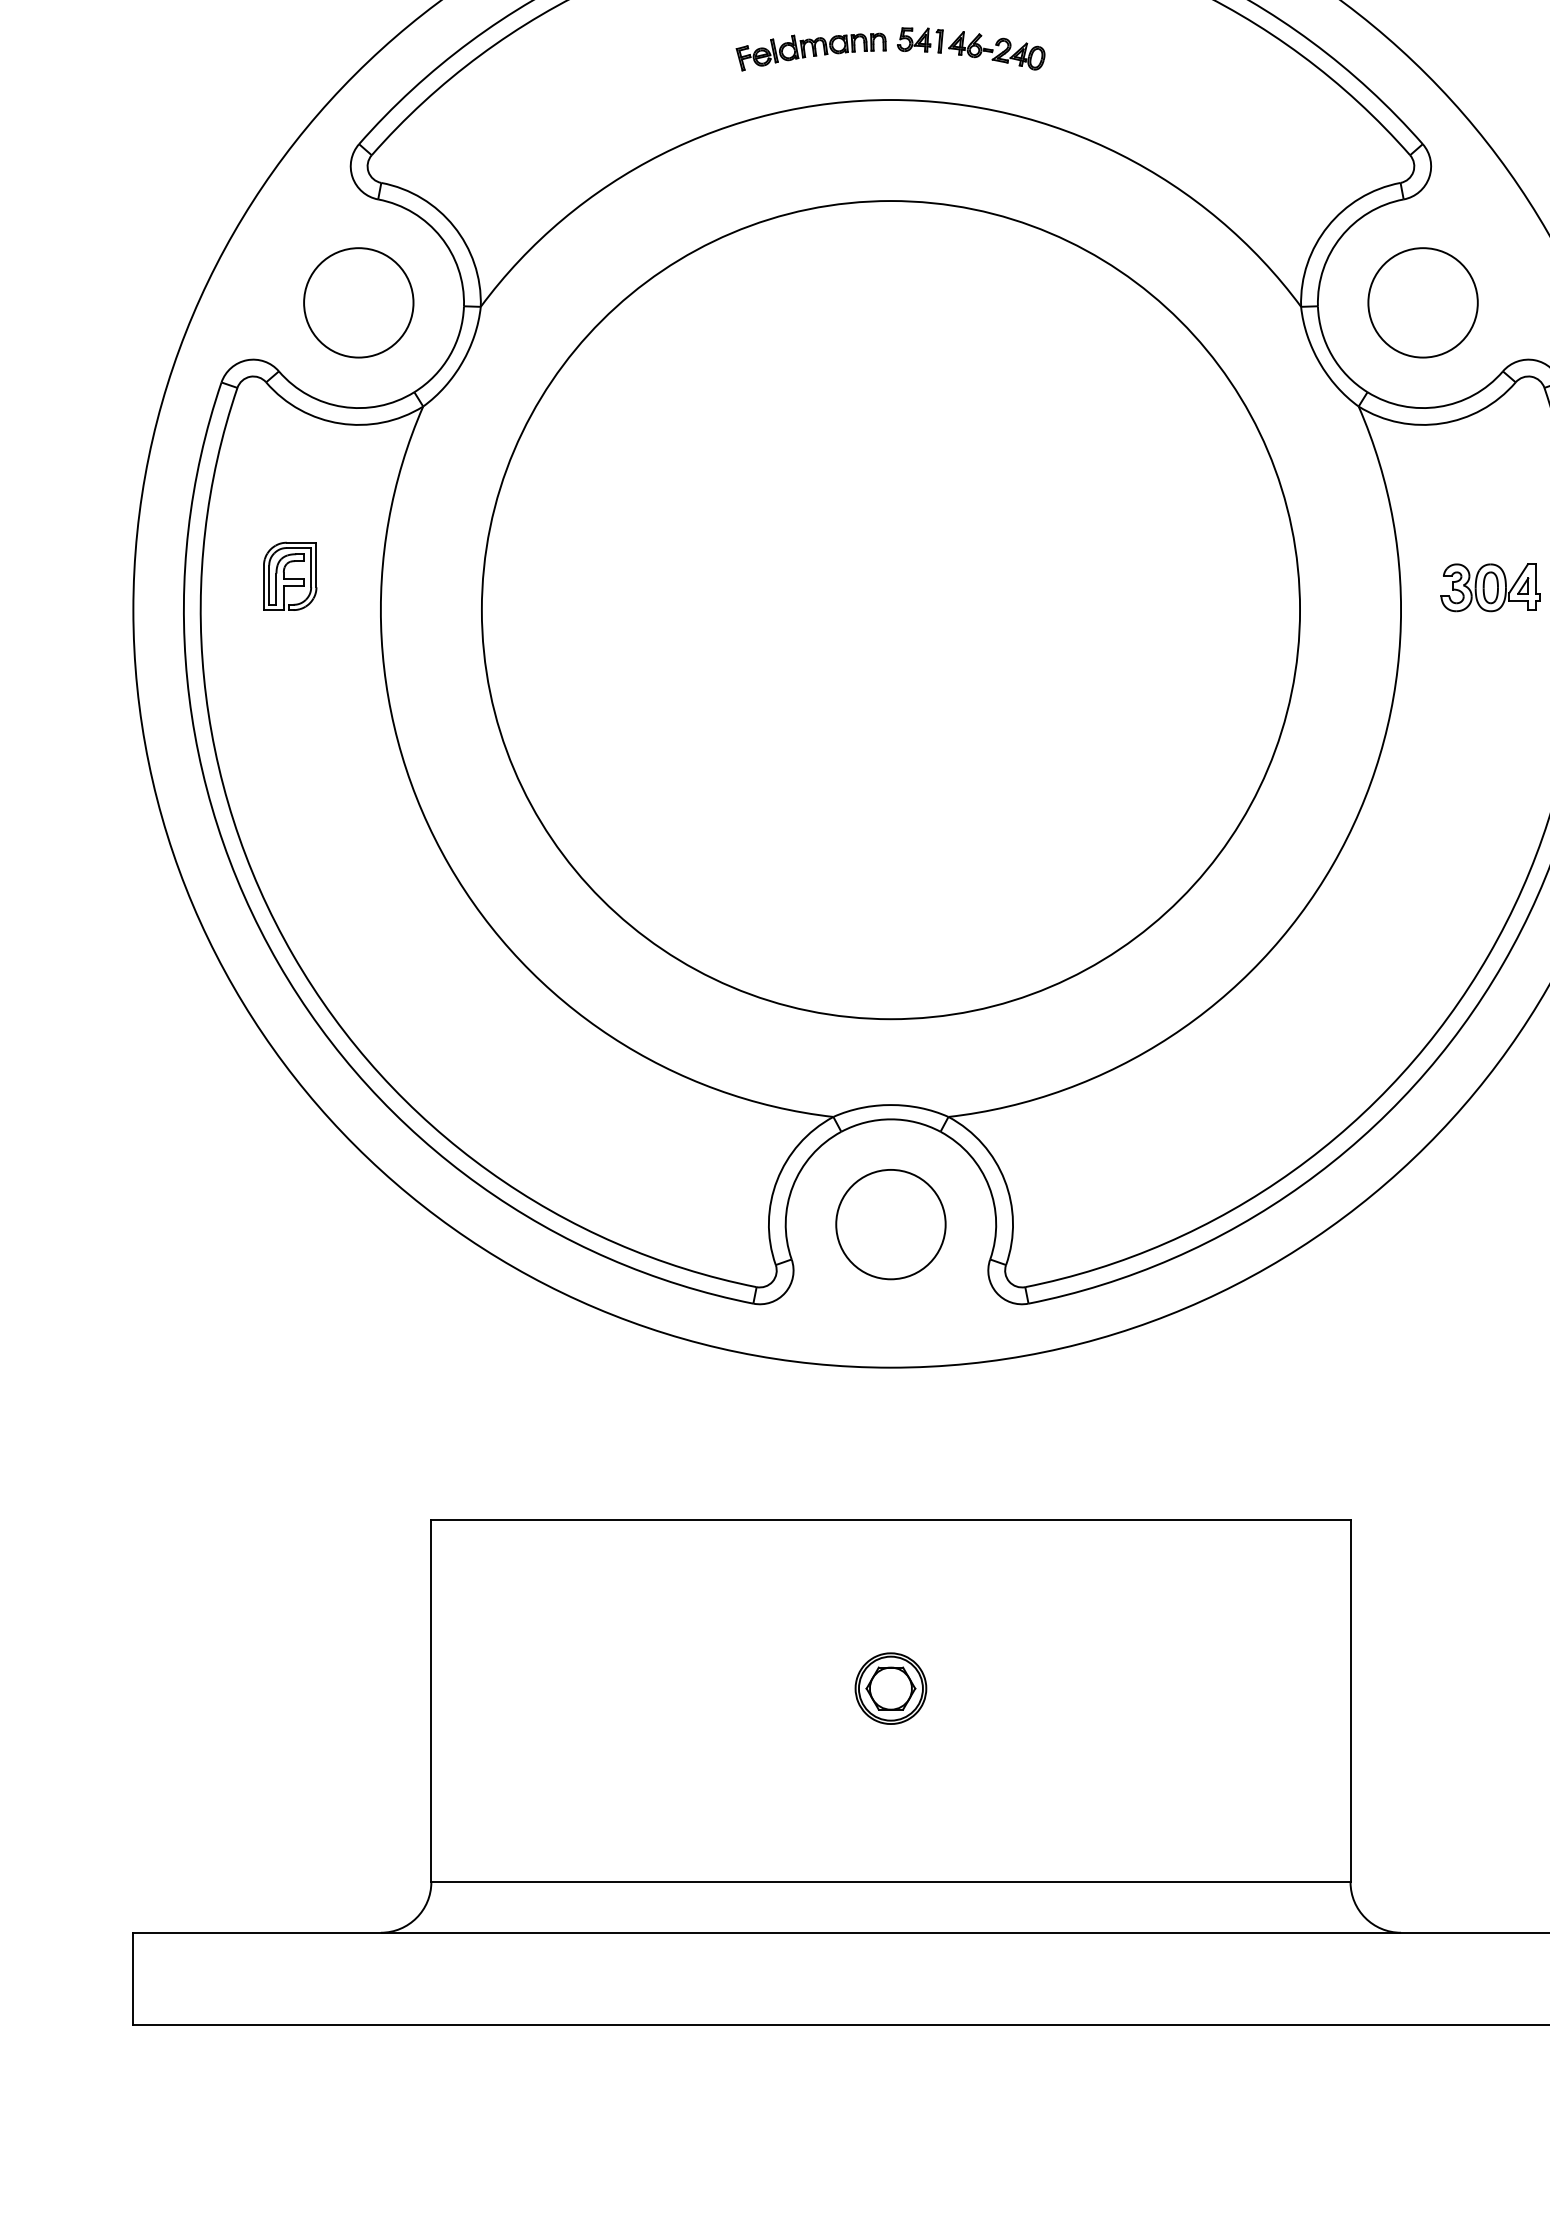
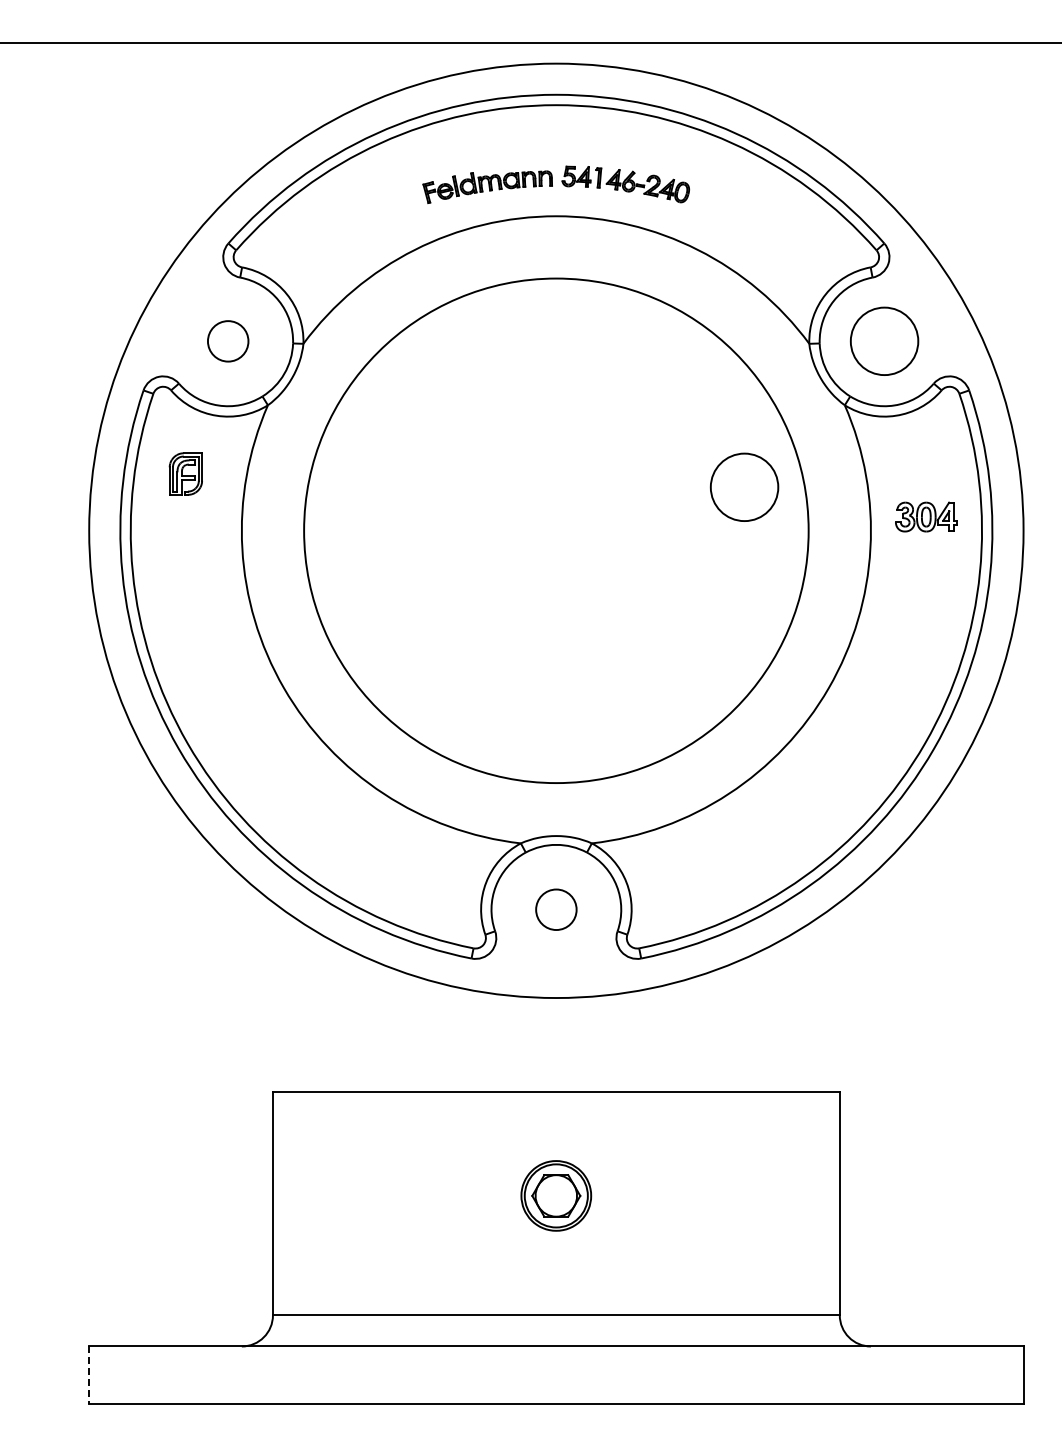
part: (889, 50) -> (555, 185), size x1.4
circle: (357, 303) -> (227, 341), size x0.6
circle: (1195, 538) -> (744, 486), added
part: (289, 575) -> (185, 473), moved
circle: (891, 1224) -> (556, 909), size x0.6
part: (891, 1687) -> (556, 1195), size x1.6
line: (133, 1979) -> (89, 1375), solid -> dashed

